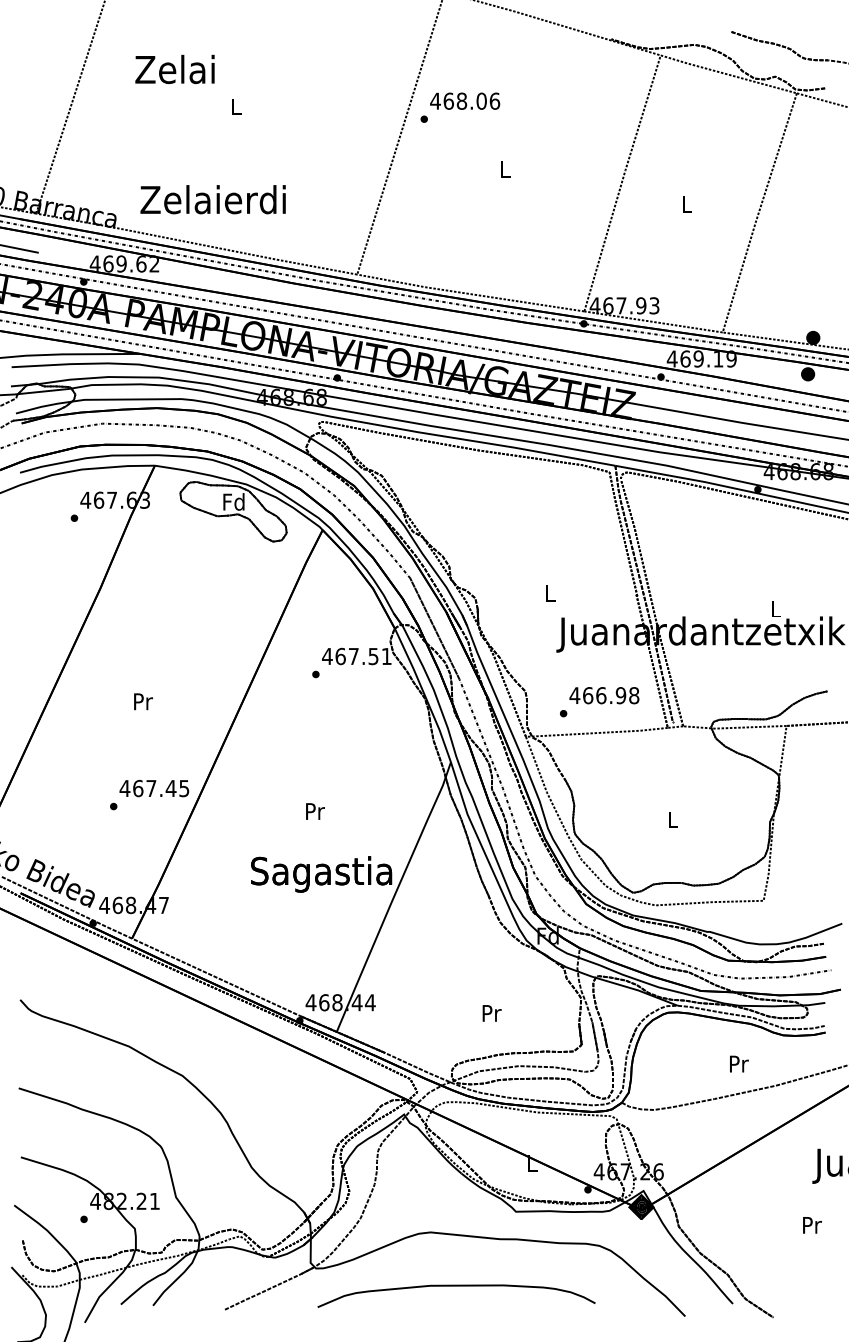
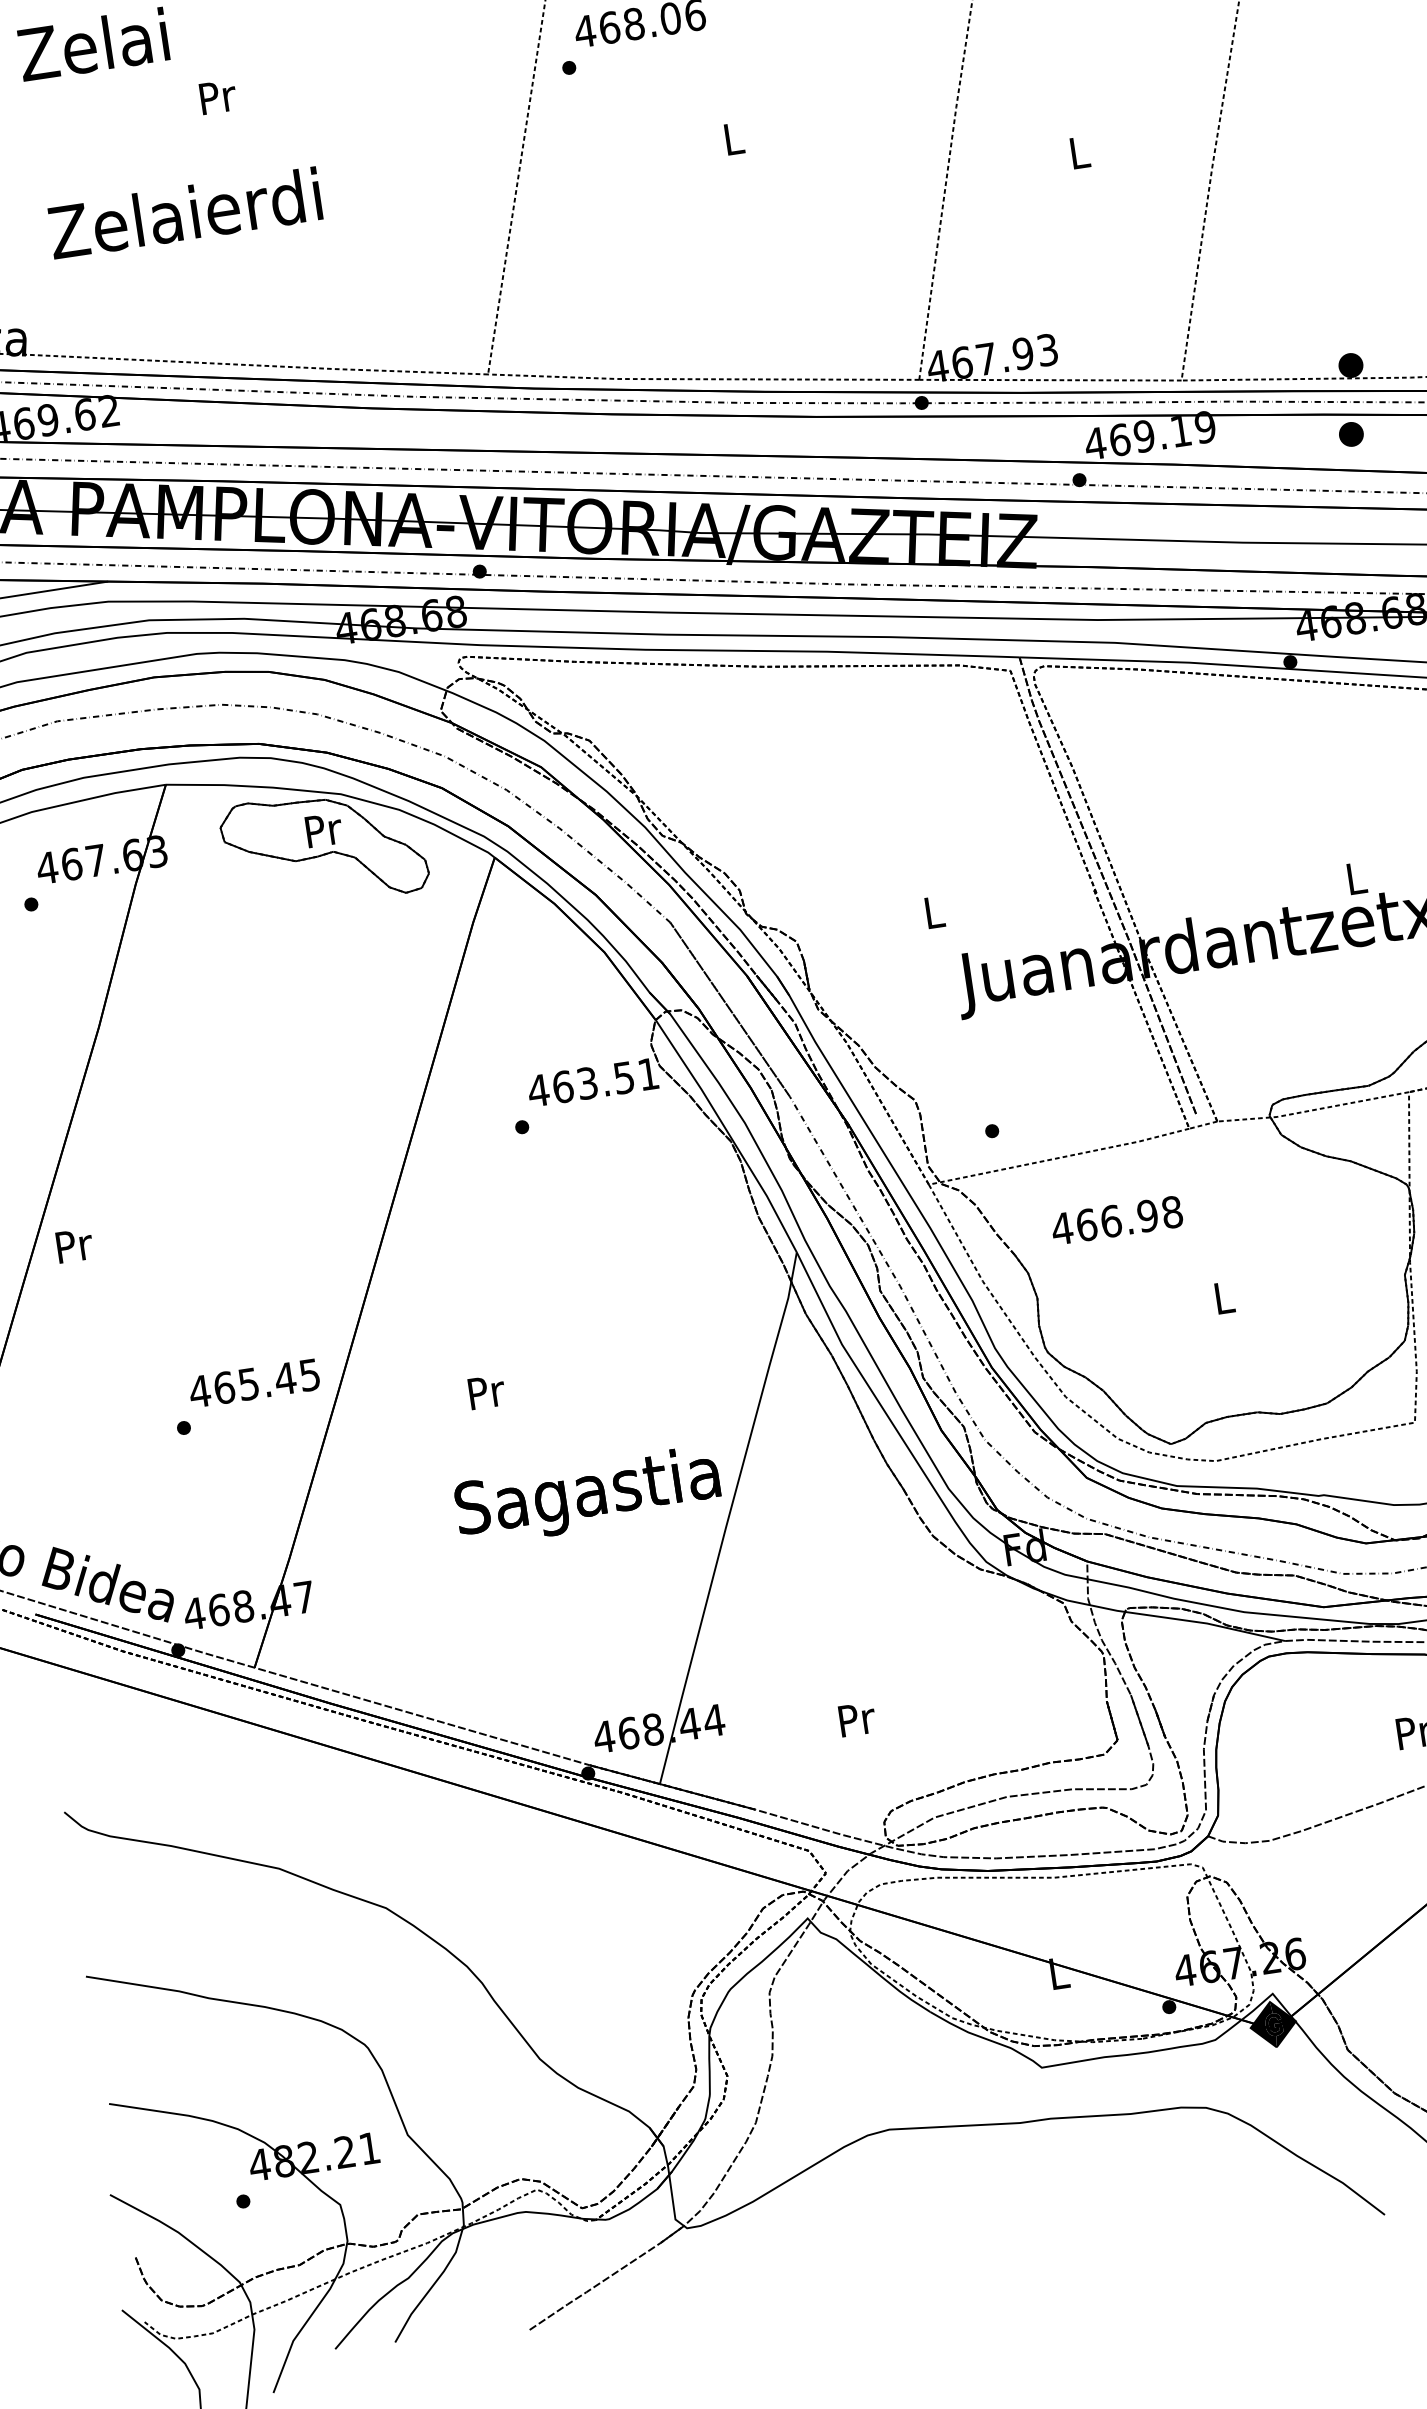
text: (236, 106) -> (217, 96), L -> Pr
text: (212, 199) -> (183, 213), moved
text: (233, 501) -> (321, 829), Fd -> Pr
text: (353, 656) -> (586, 1083), 467.51 -> 463.51
text: (604, 695) -> (1117, 1220), moved
text: (143, 701) -> (74, 1245), moved
text: (151, 788) -> (249, 1384), 467.45 -> 465.45
text: (315, 811) -> (487, 1392), moved
text: (491, 1013) -> (856, 1719), moved
curve: (456, 1286) -> (952, 2222), removed

